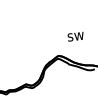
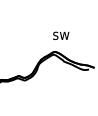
text: (76, 36) -> (61, 35), moved

